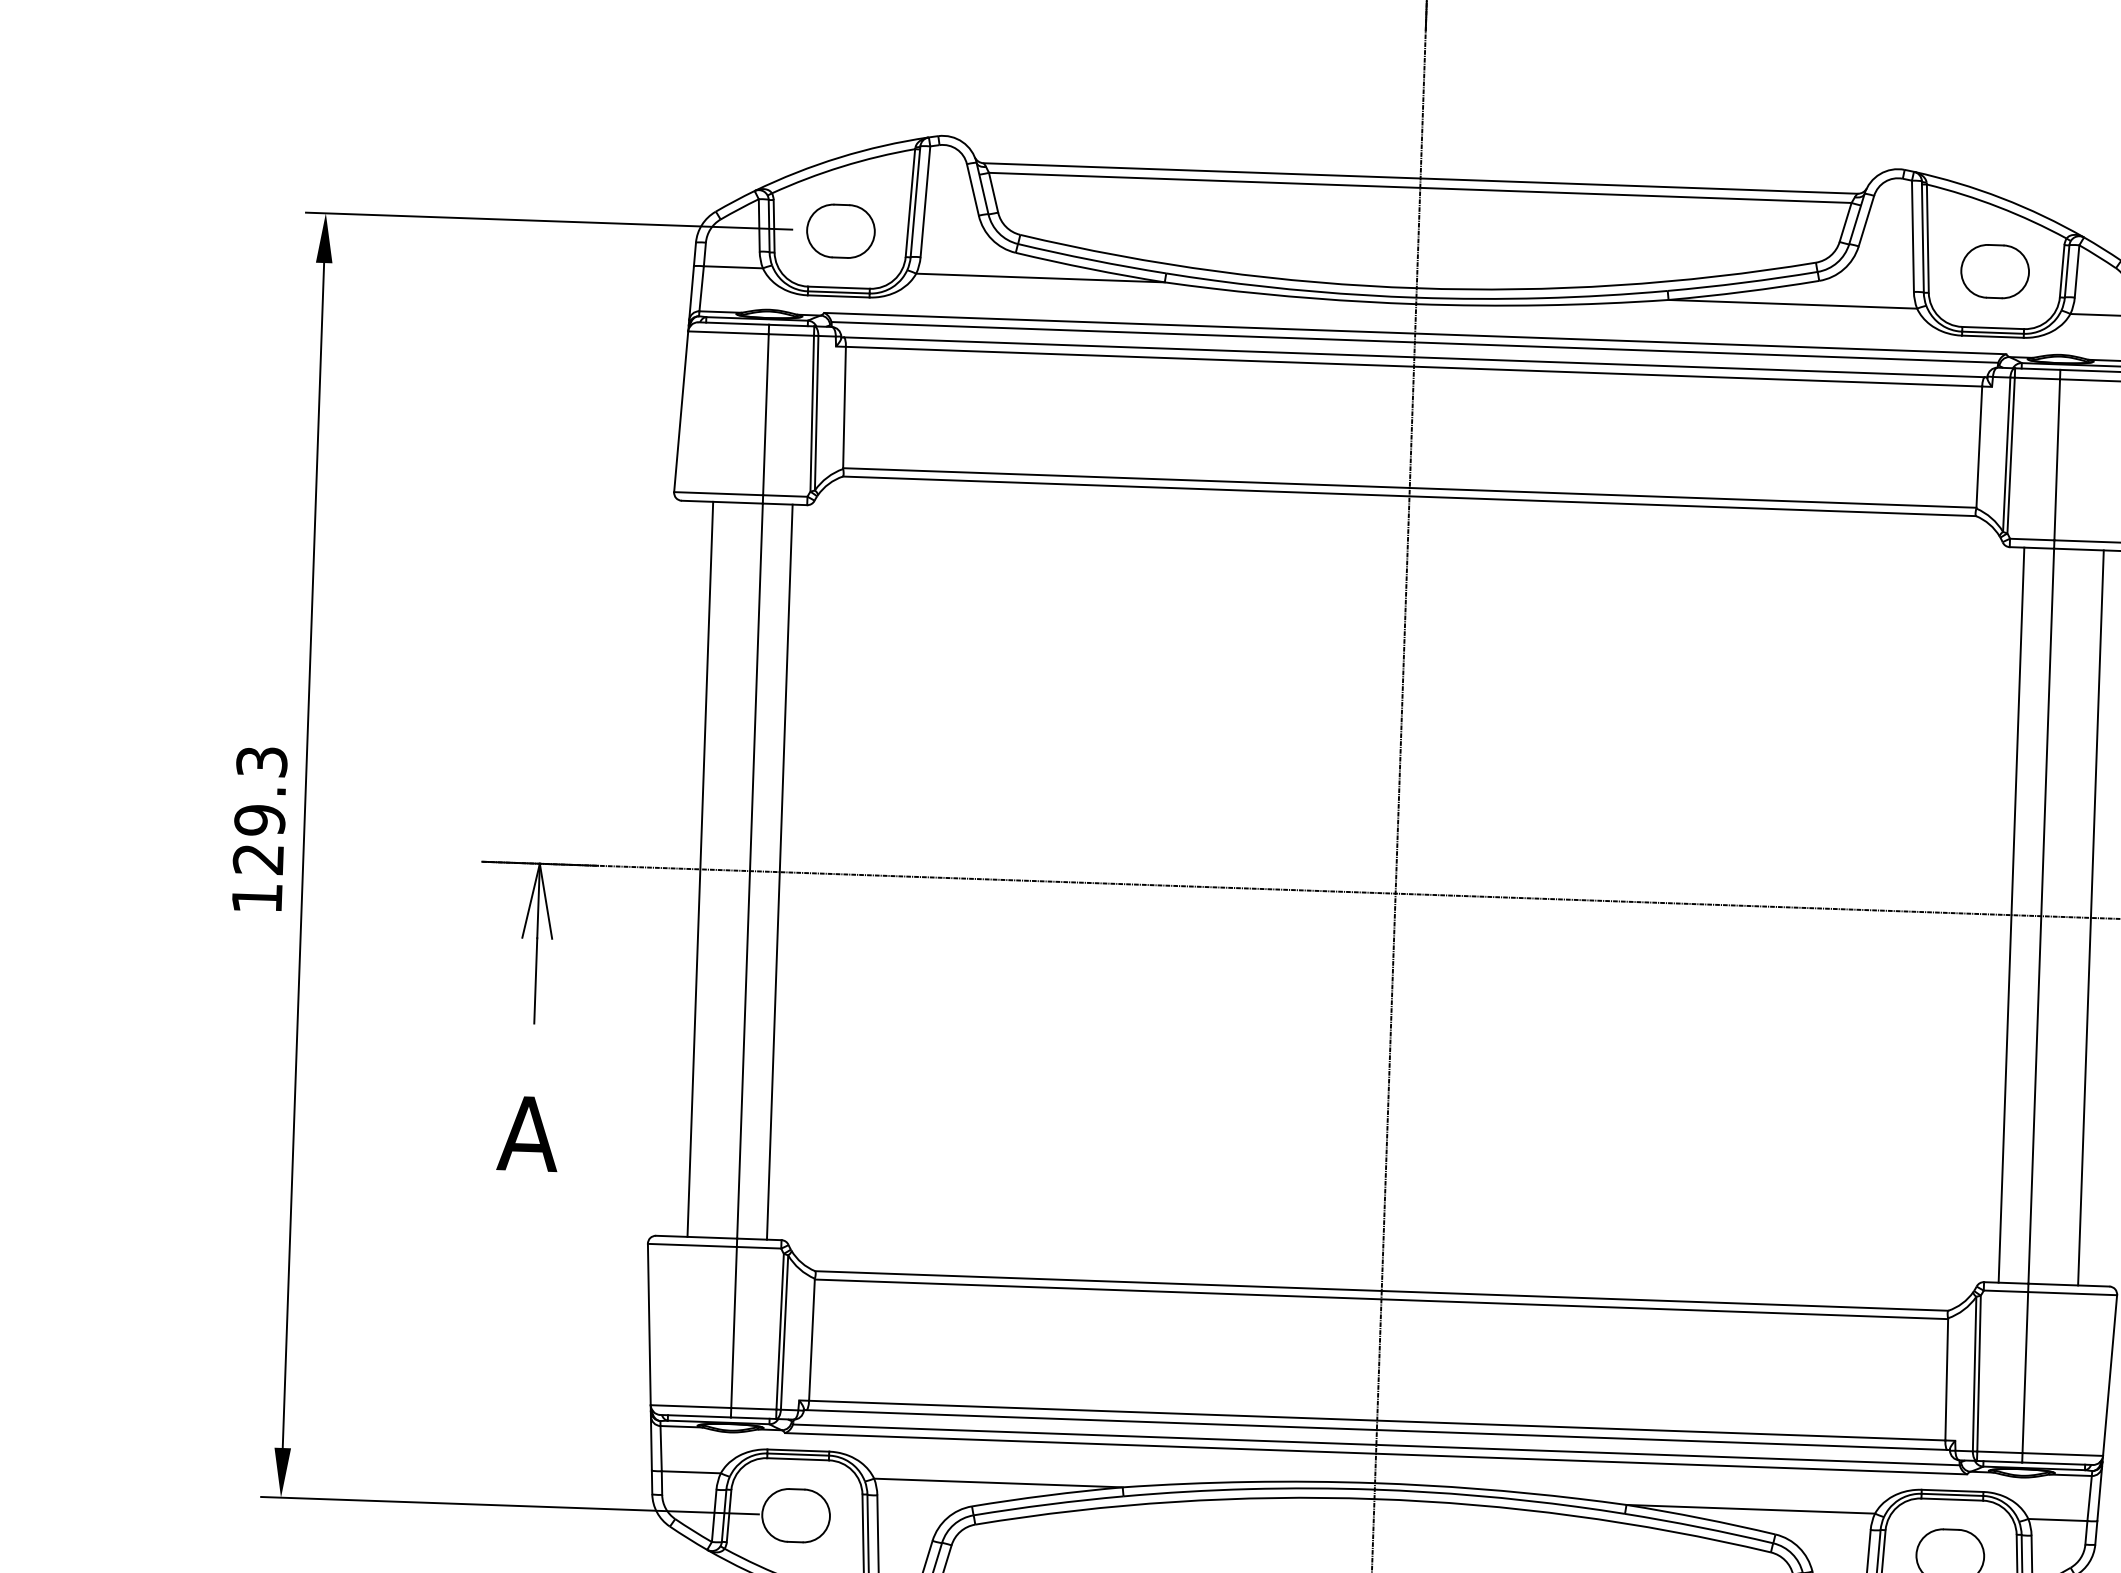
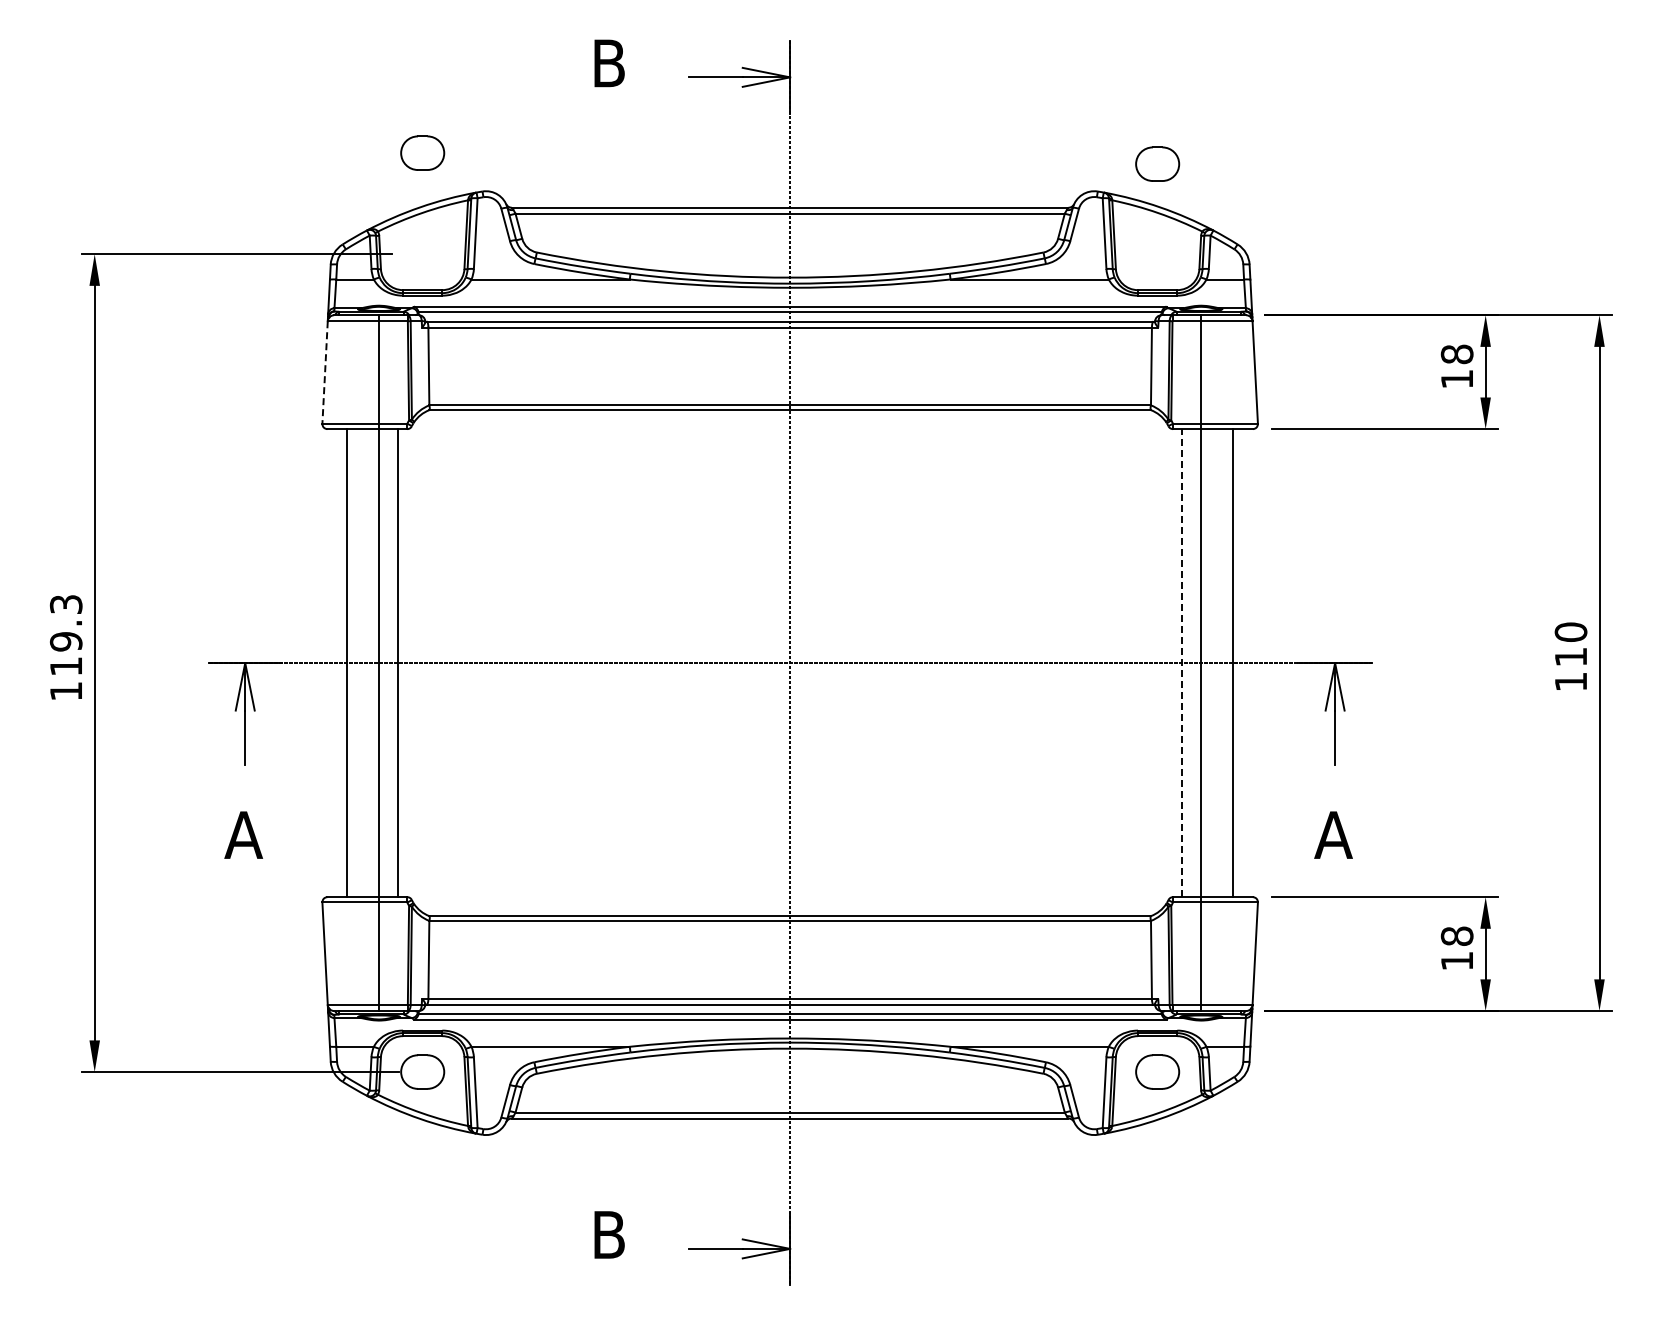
part: (840, 230) -> (422, 152), moved
part: (1994, 270) -> (1157, 163), moved
line: (681, 413) -> (325, 373), solid -> dashed
text: (257, 859) -> (65, 666), 129.3 -> 119.3
line: (2011, 914) -> (1182, 662), solid -> dashed

